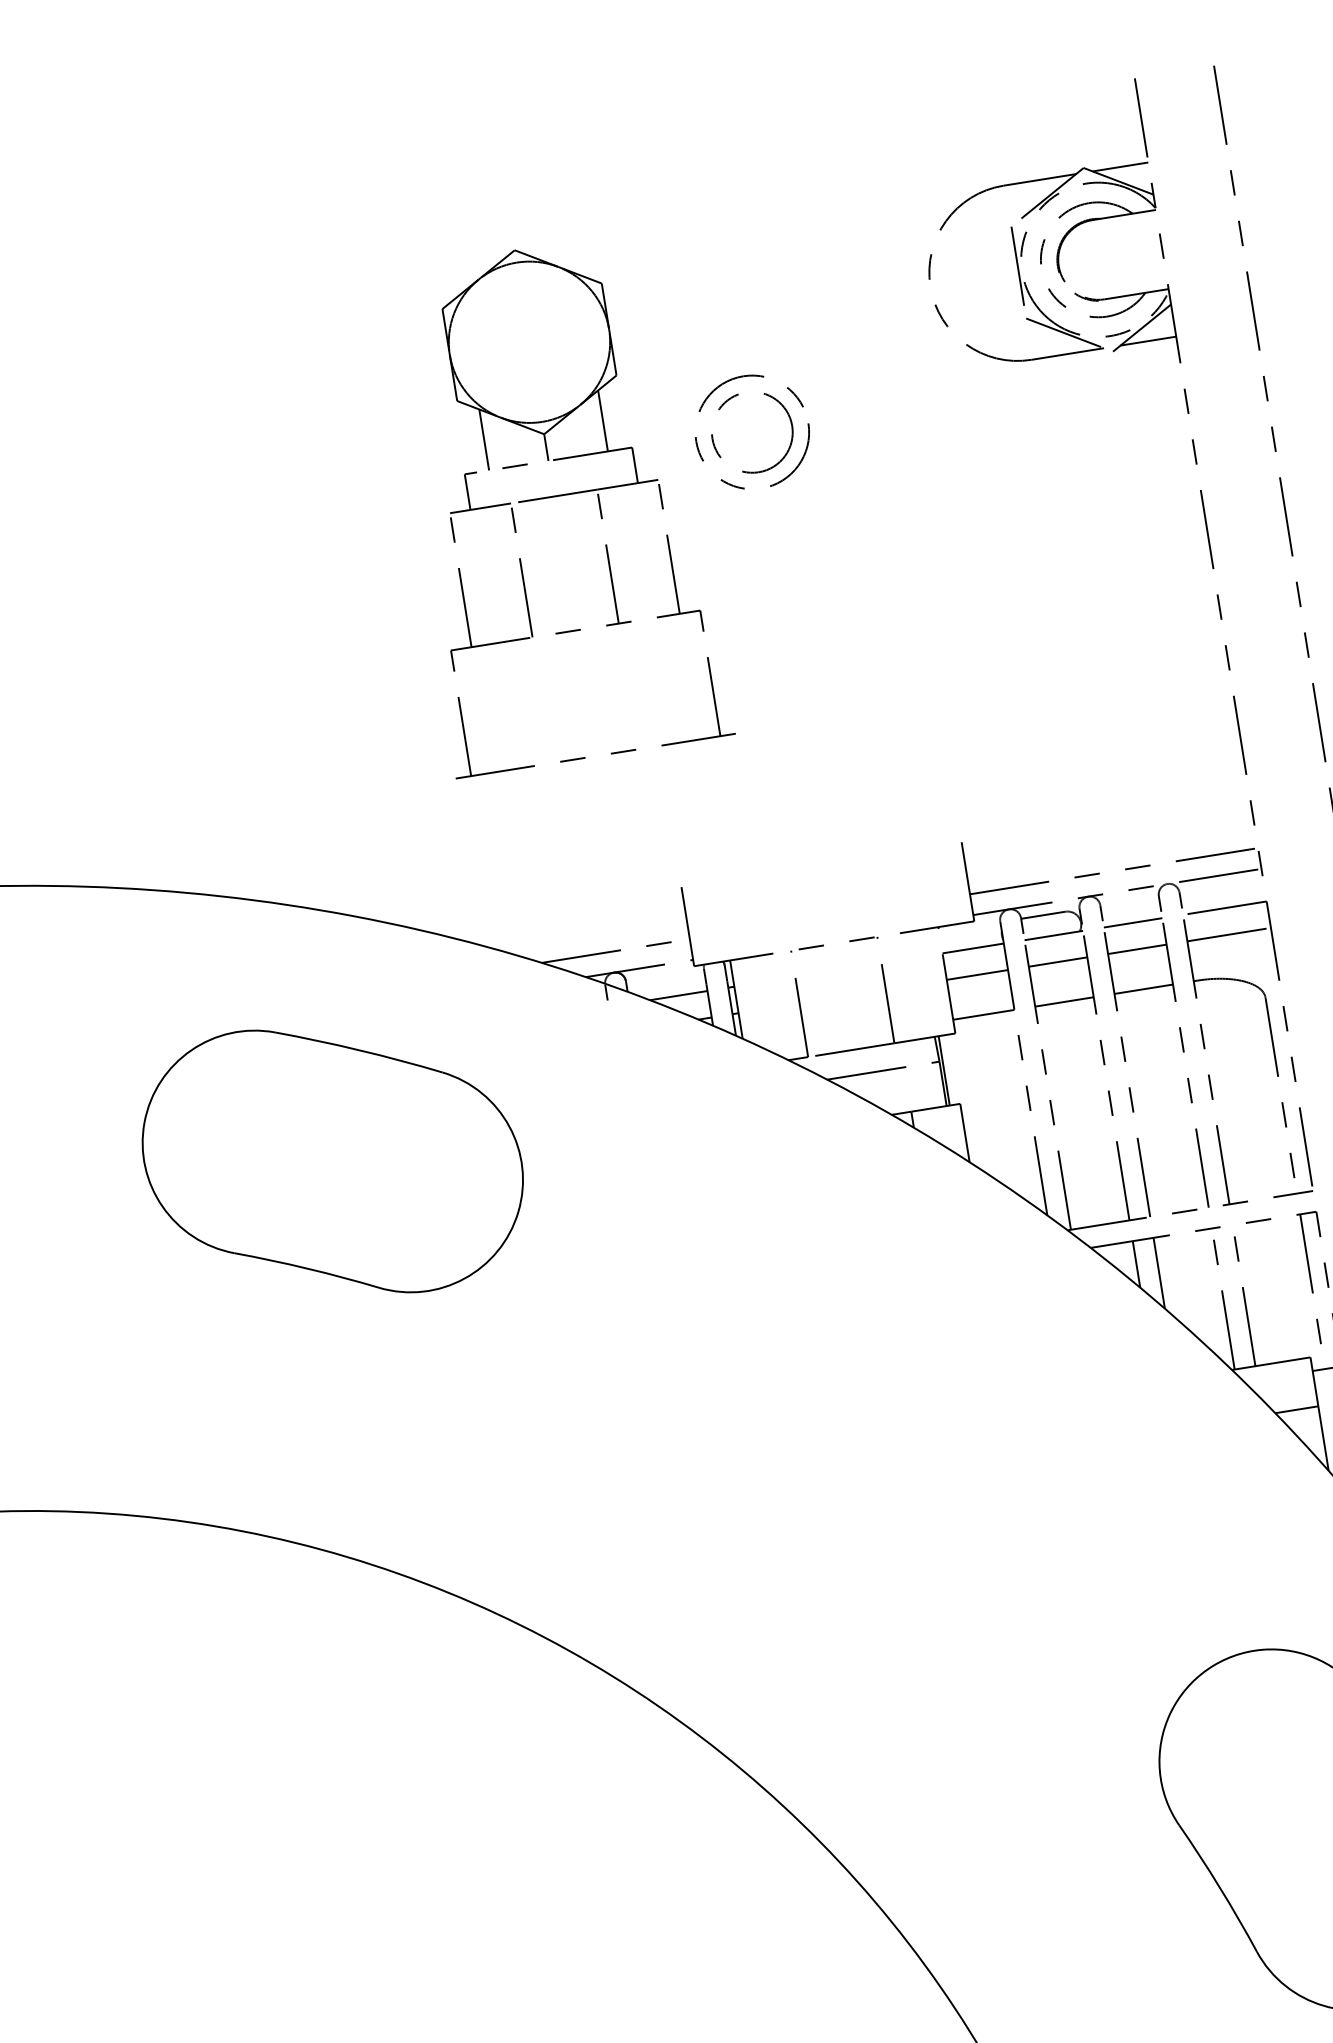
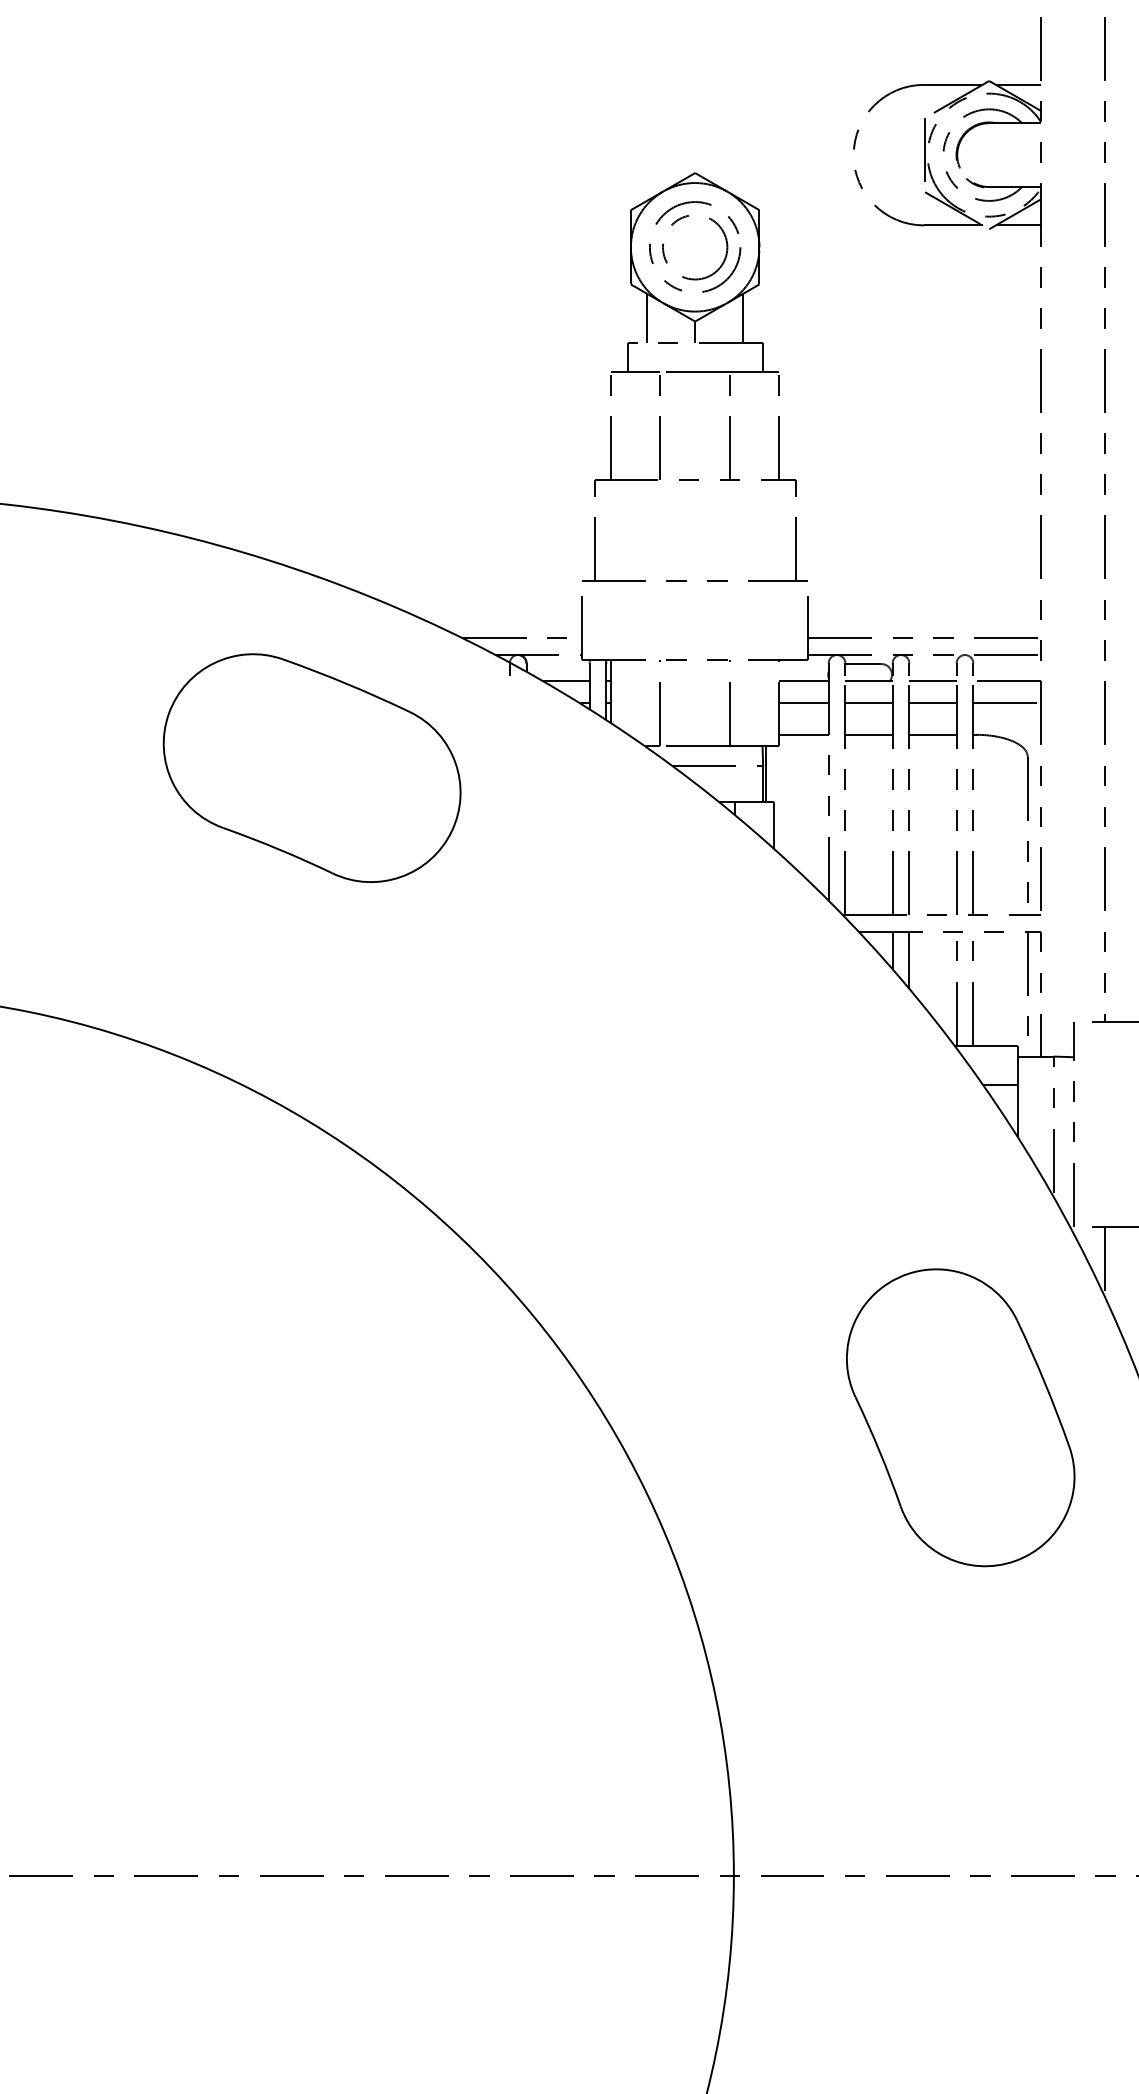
part: (554, 502) -> (694, 376), moved
part: (331, 1160) -> (311, 767), moved

